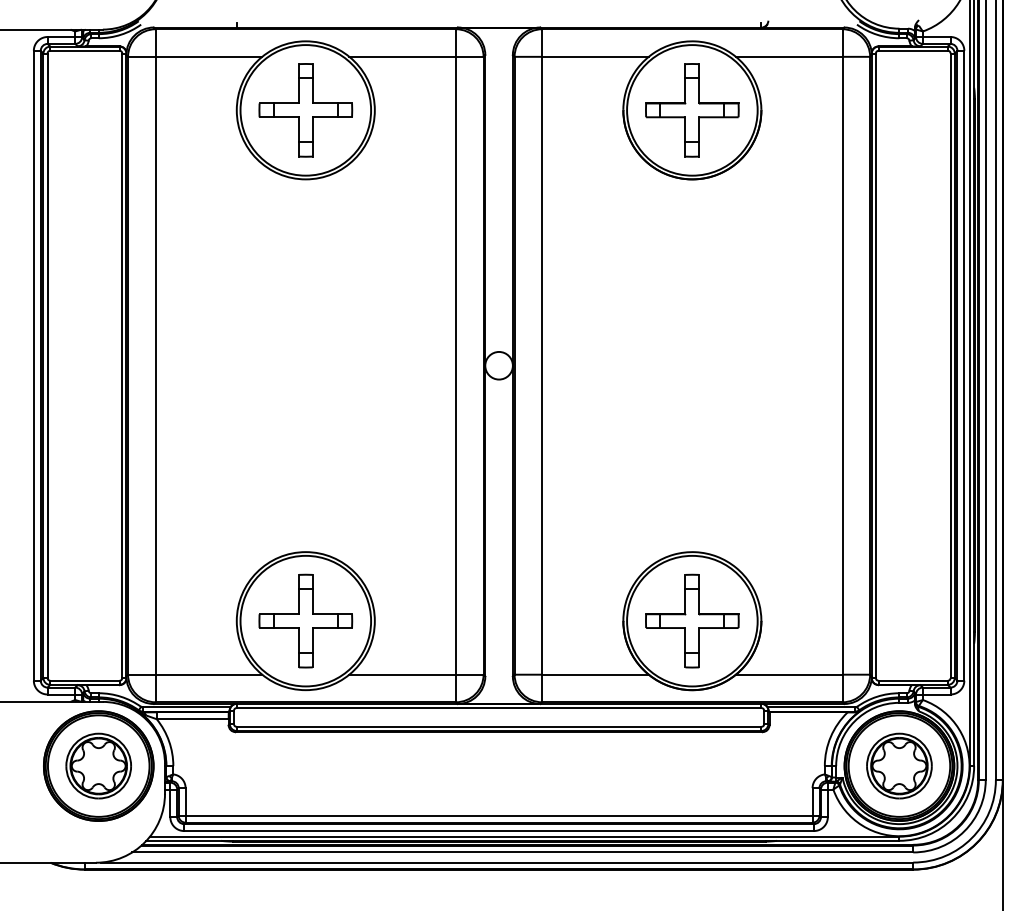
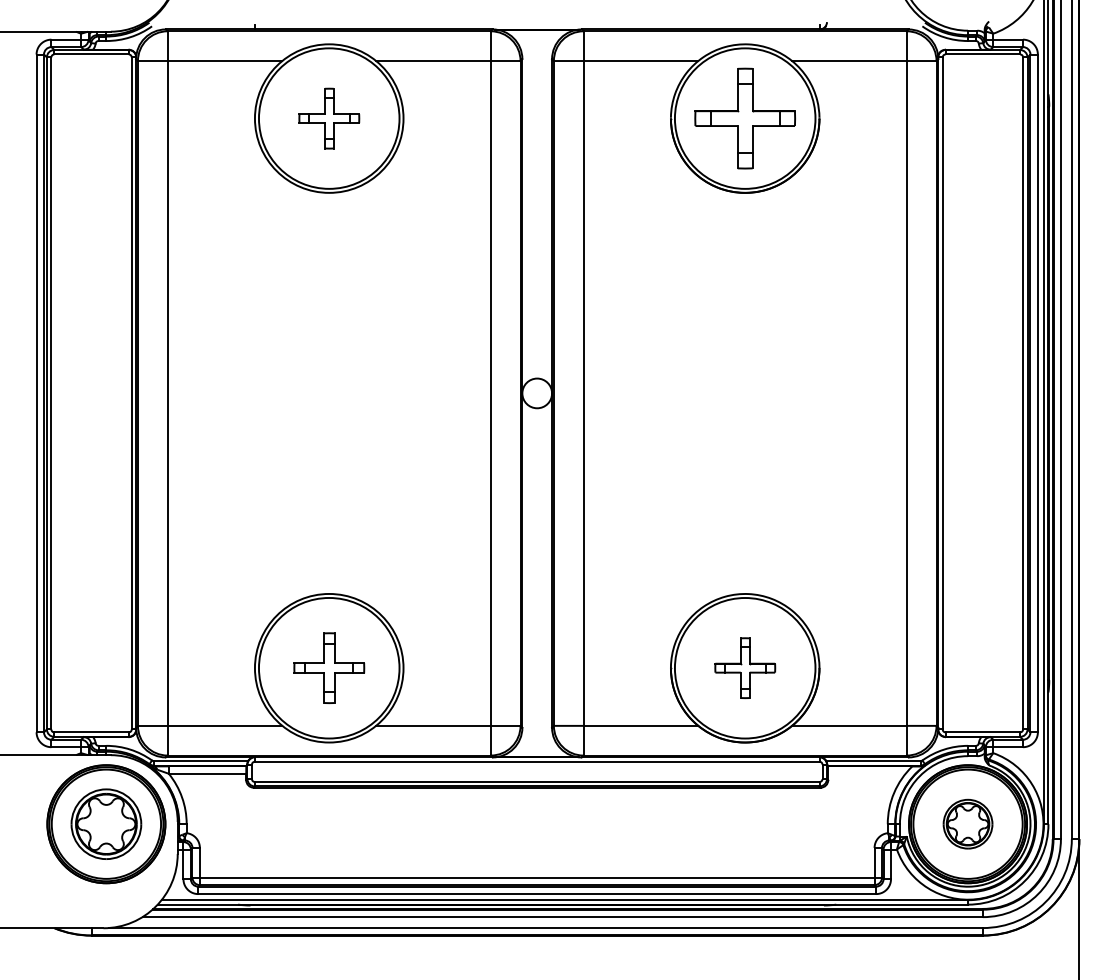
part: (305, 110) -> (328, 118), size x0.6
part: (305, 620) -> (328, 667), size x0.7
part: (692, 620) -> (745, 667), size x0.6
part: (899, 765) -> (968, 823), size x0.7

